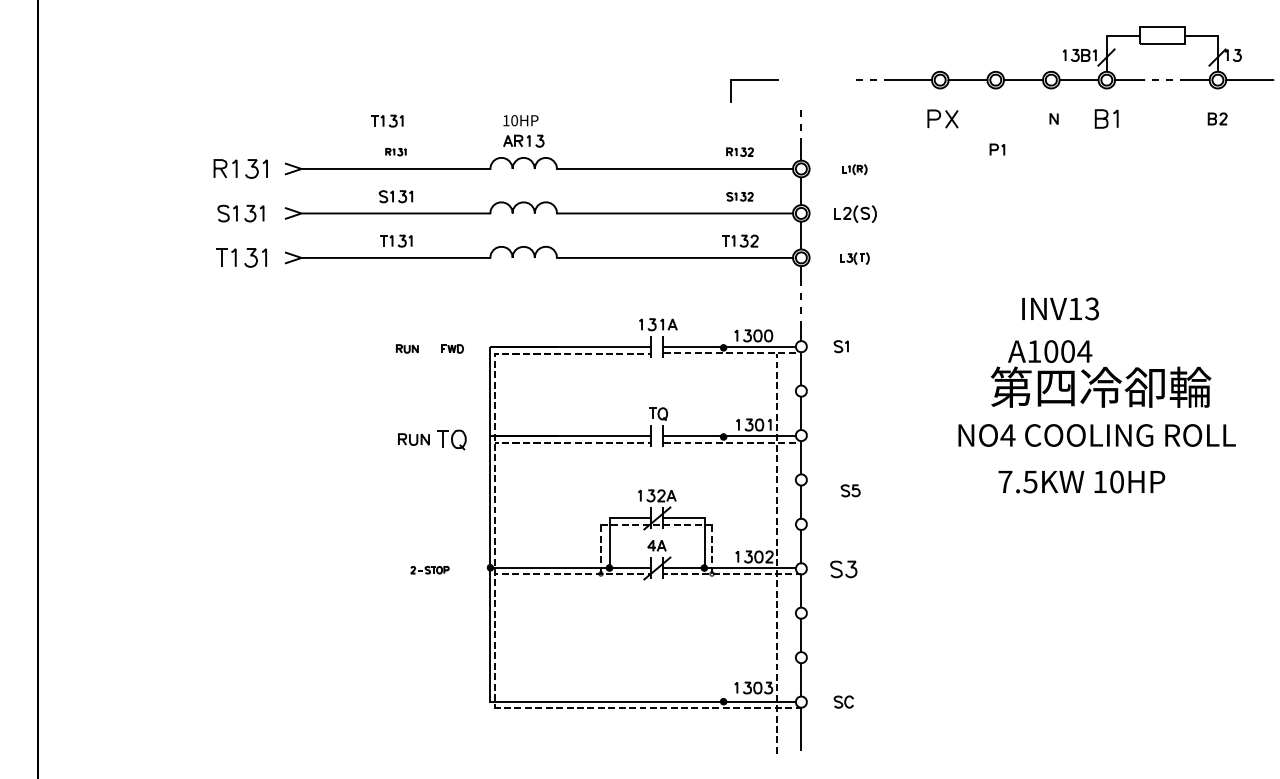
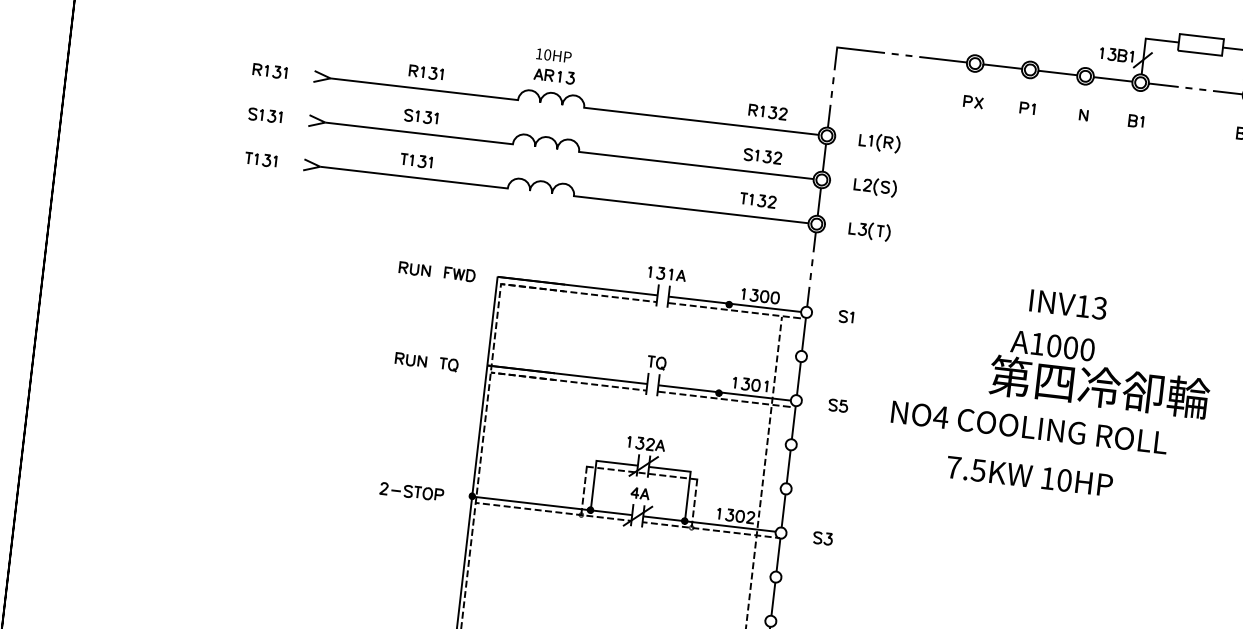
line: (754, 80) -> (860, 50), moved
part: (942, 118) -> (973, 101), size x0.62
part: (1106, 118) -> (1135, 120), size x0.62
part: (387, 120) -> (421, 40), removed
part: (997, 149) -> (1027, 108), moved
part: (395, 151) -> (425, 71), size x1.67
part: (739, 151) -> (767, 111), size x1.43
part: (240, 168) -> (269, 70), size x0.62
part: (854, 169) -> (879, 142), size x1.67
part: (739, 196) -> (762, 156), size x1.43
part: (240, 212) -> (264, 114), size x0.71
part: (241, 257) -> (260, 159), size x0.62
part: (854, 258) -> (869, 230), size x1.43
part: (407, 348) -> (415, 268), size x1.43
part: (452, 348) -> (459, 274), size x1.43
text: (1084, 351) -> (1087, 349), A1004 -> A1000
text: (1096, 435) -> (1028, 427), moved
part: (452, 439) -> (449, 364), size x0.62
text: (1081, 481) -> (1029, 475), moved
part: (850, 490) -> (838, 405), moved
part: (429, 569) -> (411, 490), size x1.67
part: (843, 569) -> (822, 538), size x0.71

